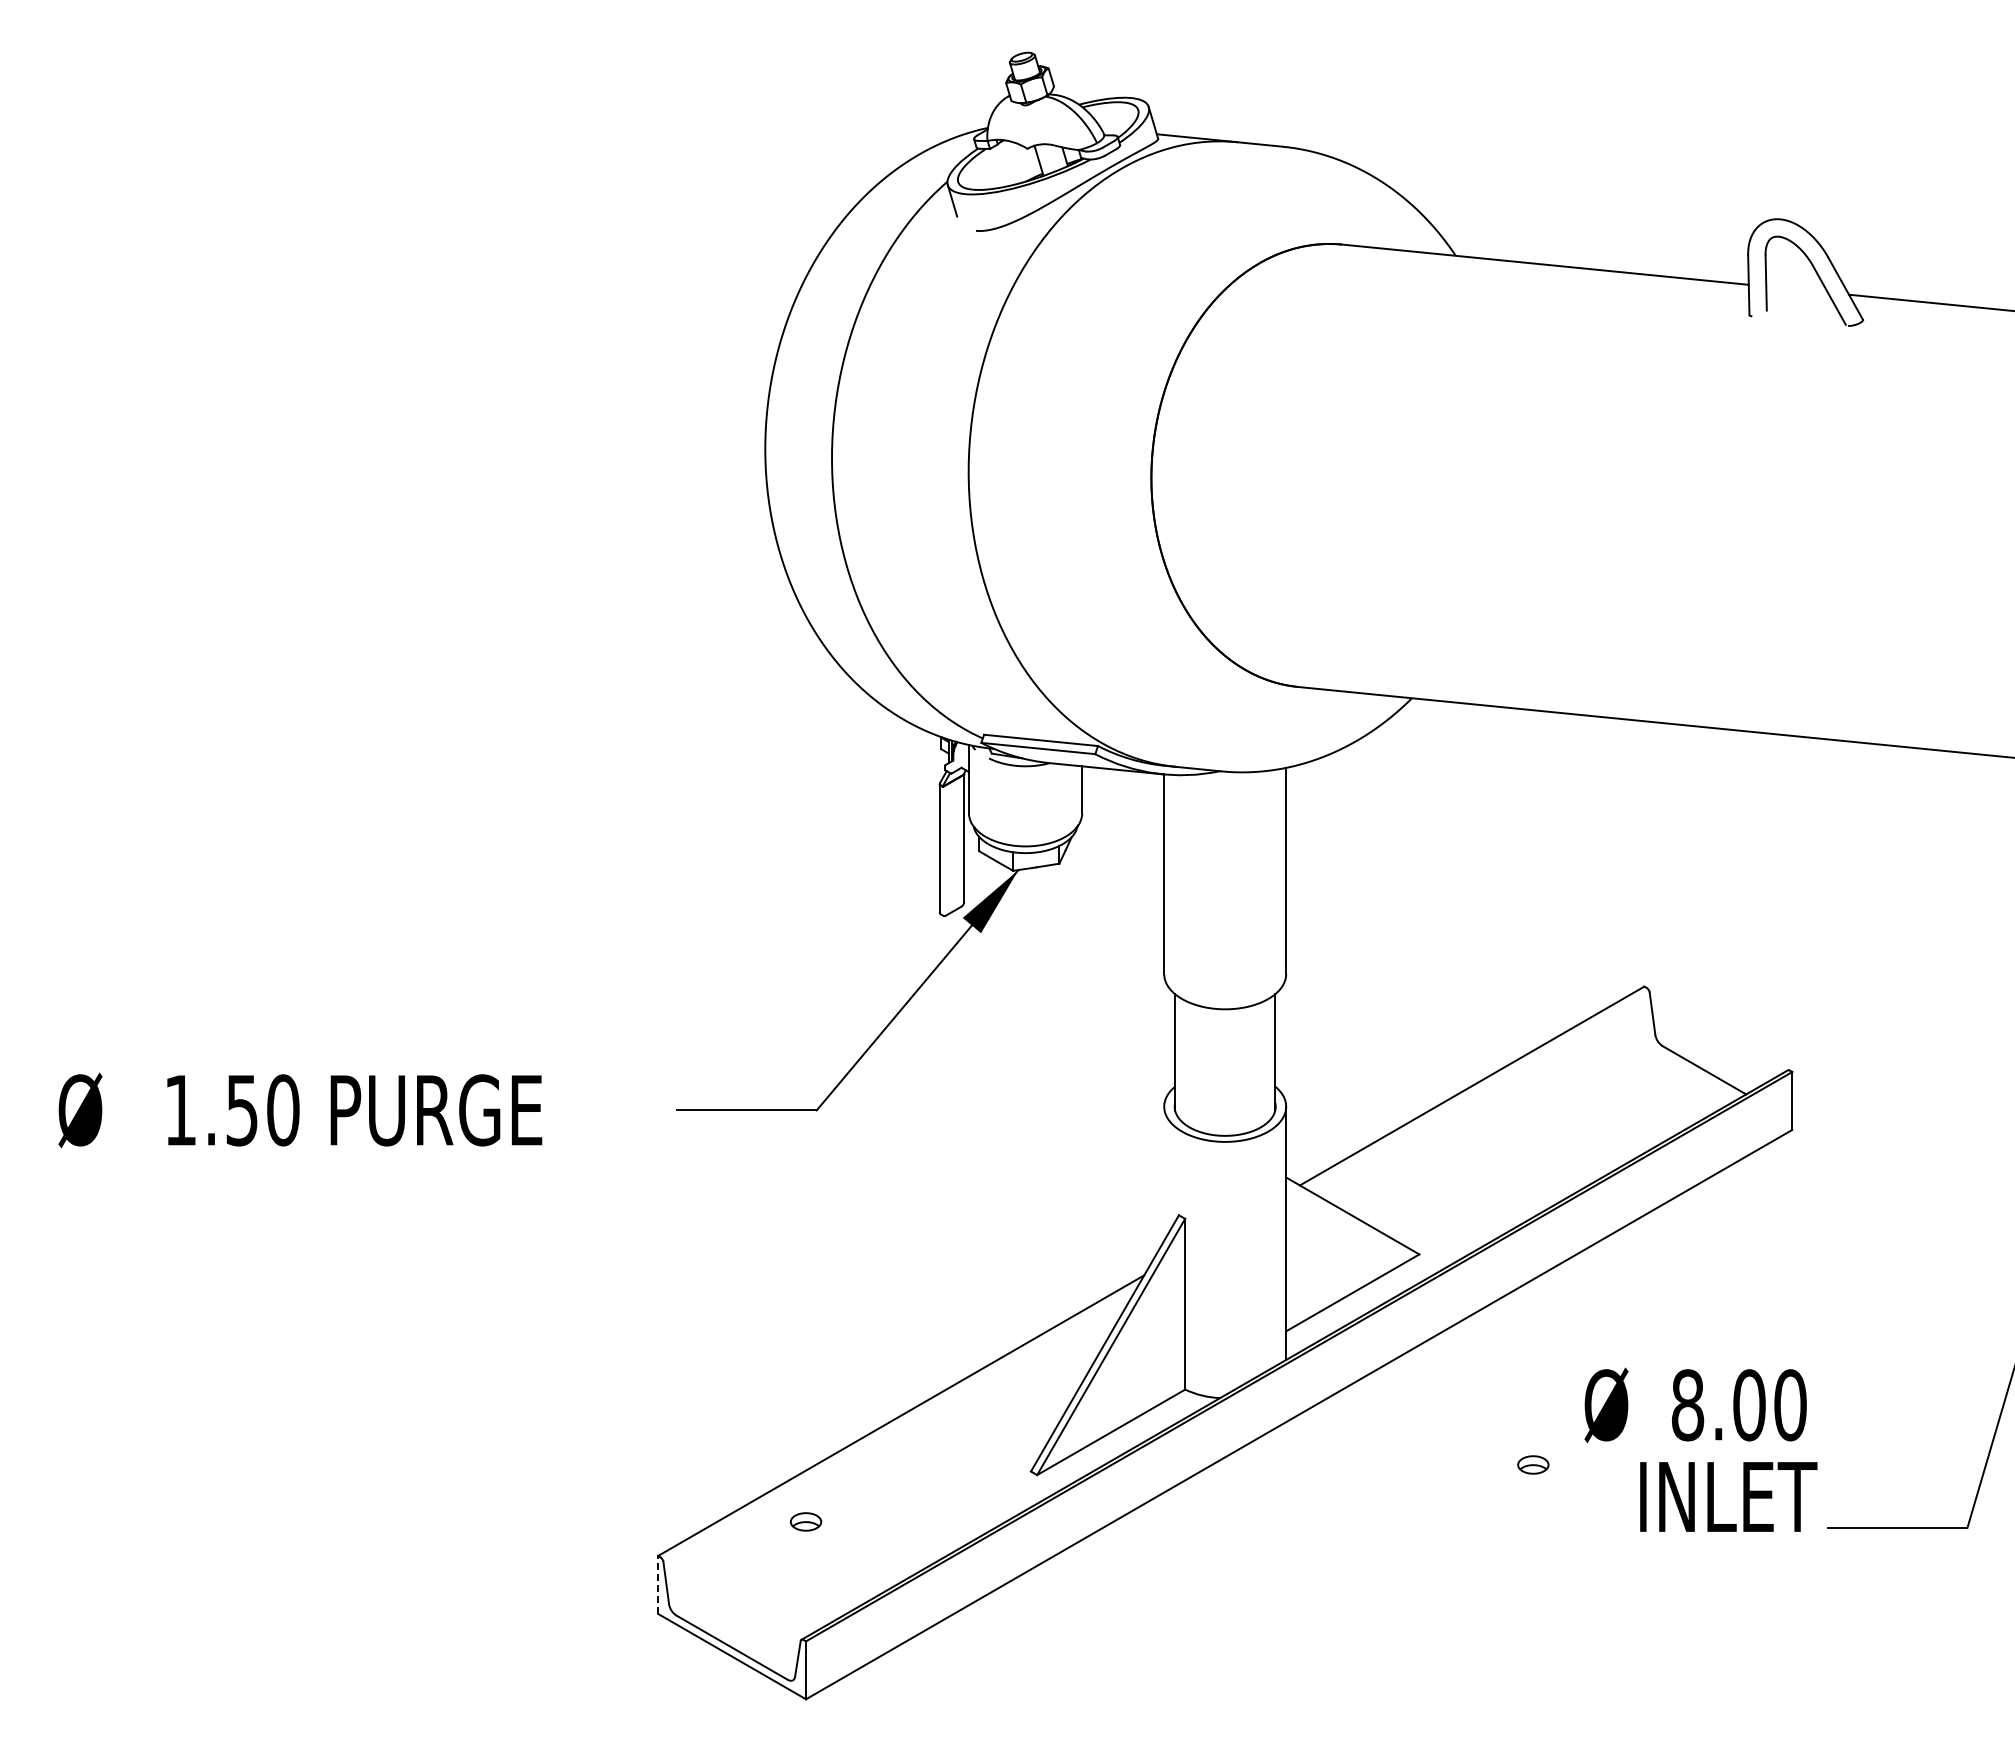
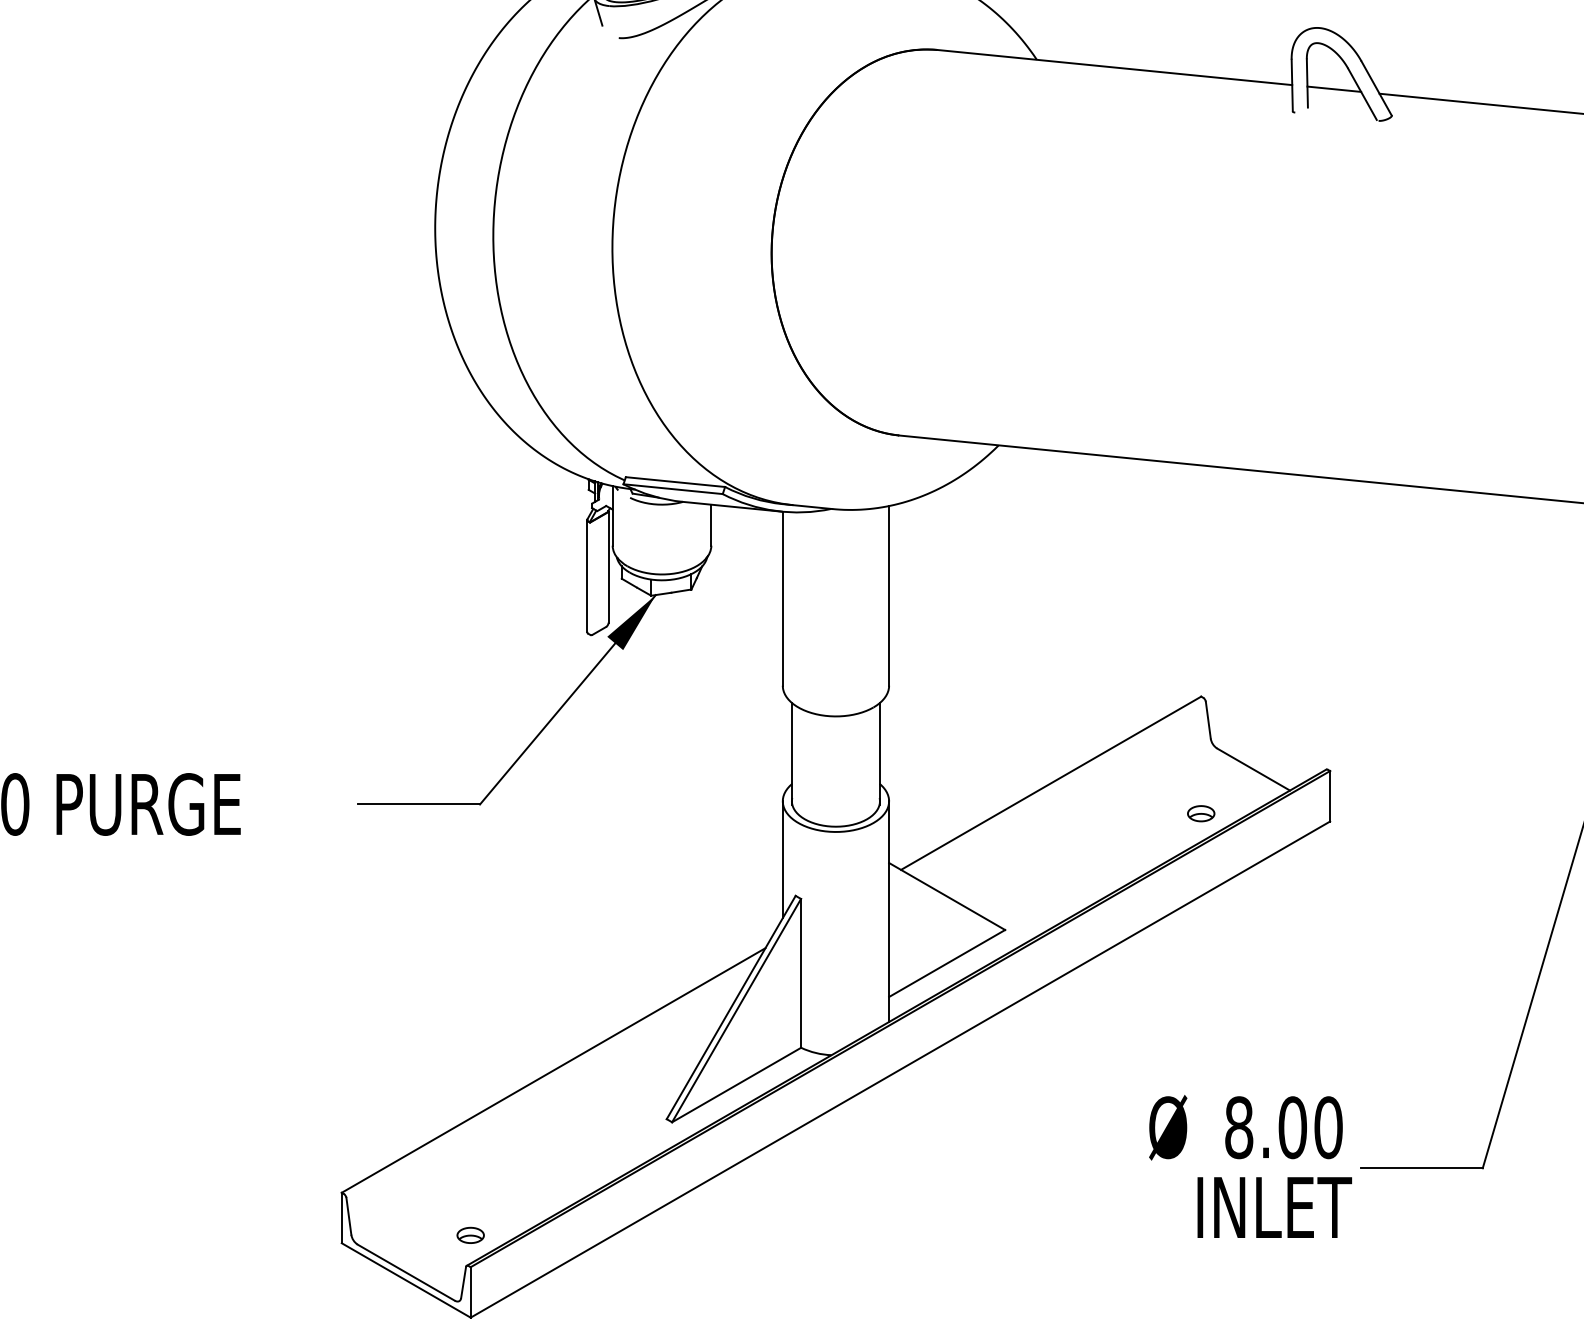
line: (1796, 289) -> (1333, 89), added
line: (1164, 1173) -> (783, 859), added
text: (1700, 1449) -> (1250, 1166), moved
part: (1533, 1464) -> (1201, 813), moved
part: (806, 1521) -> (471, 1235), moved
line: (658, 1584) -> (342, 1217), dashed -> solid

